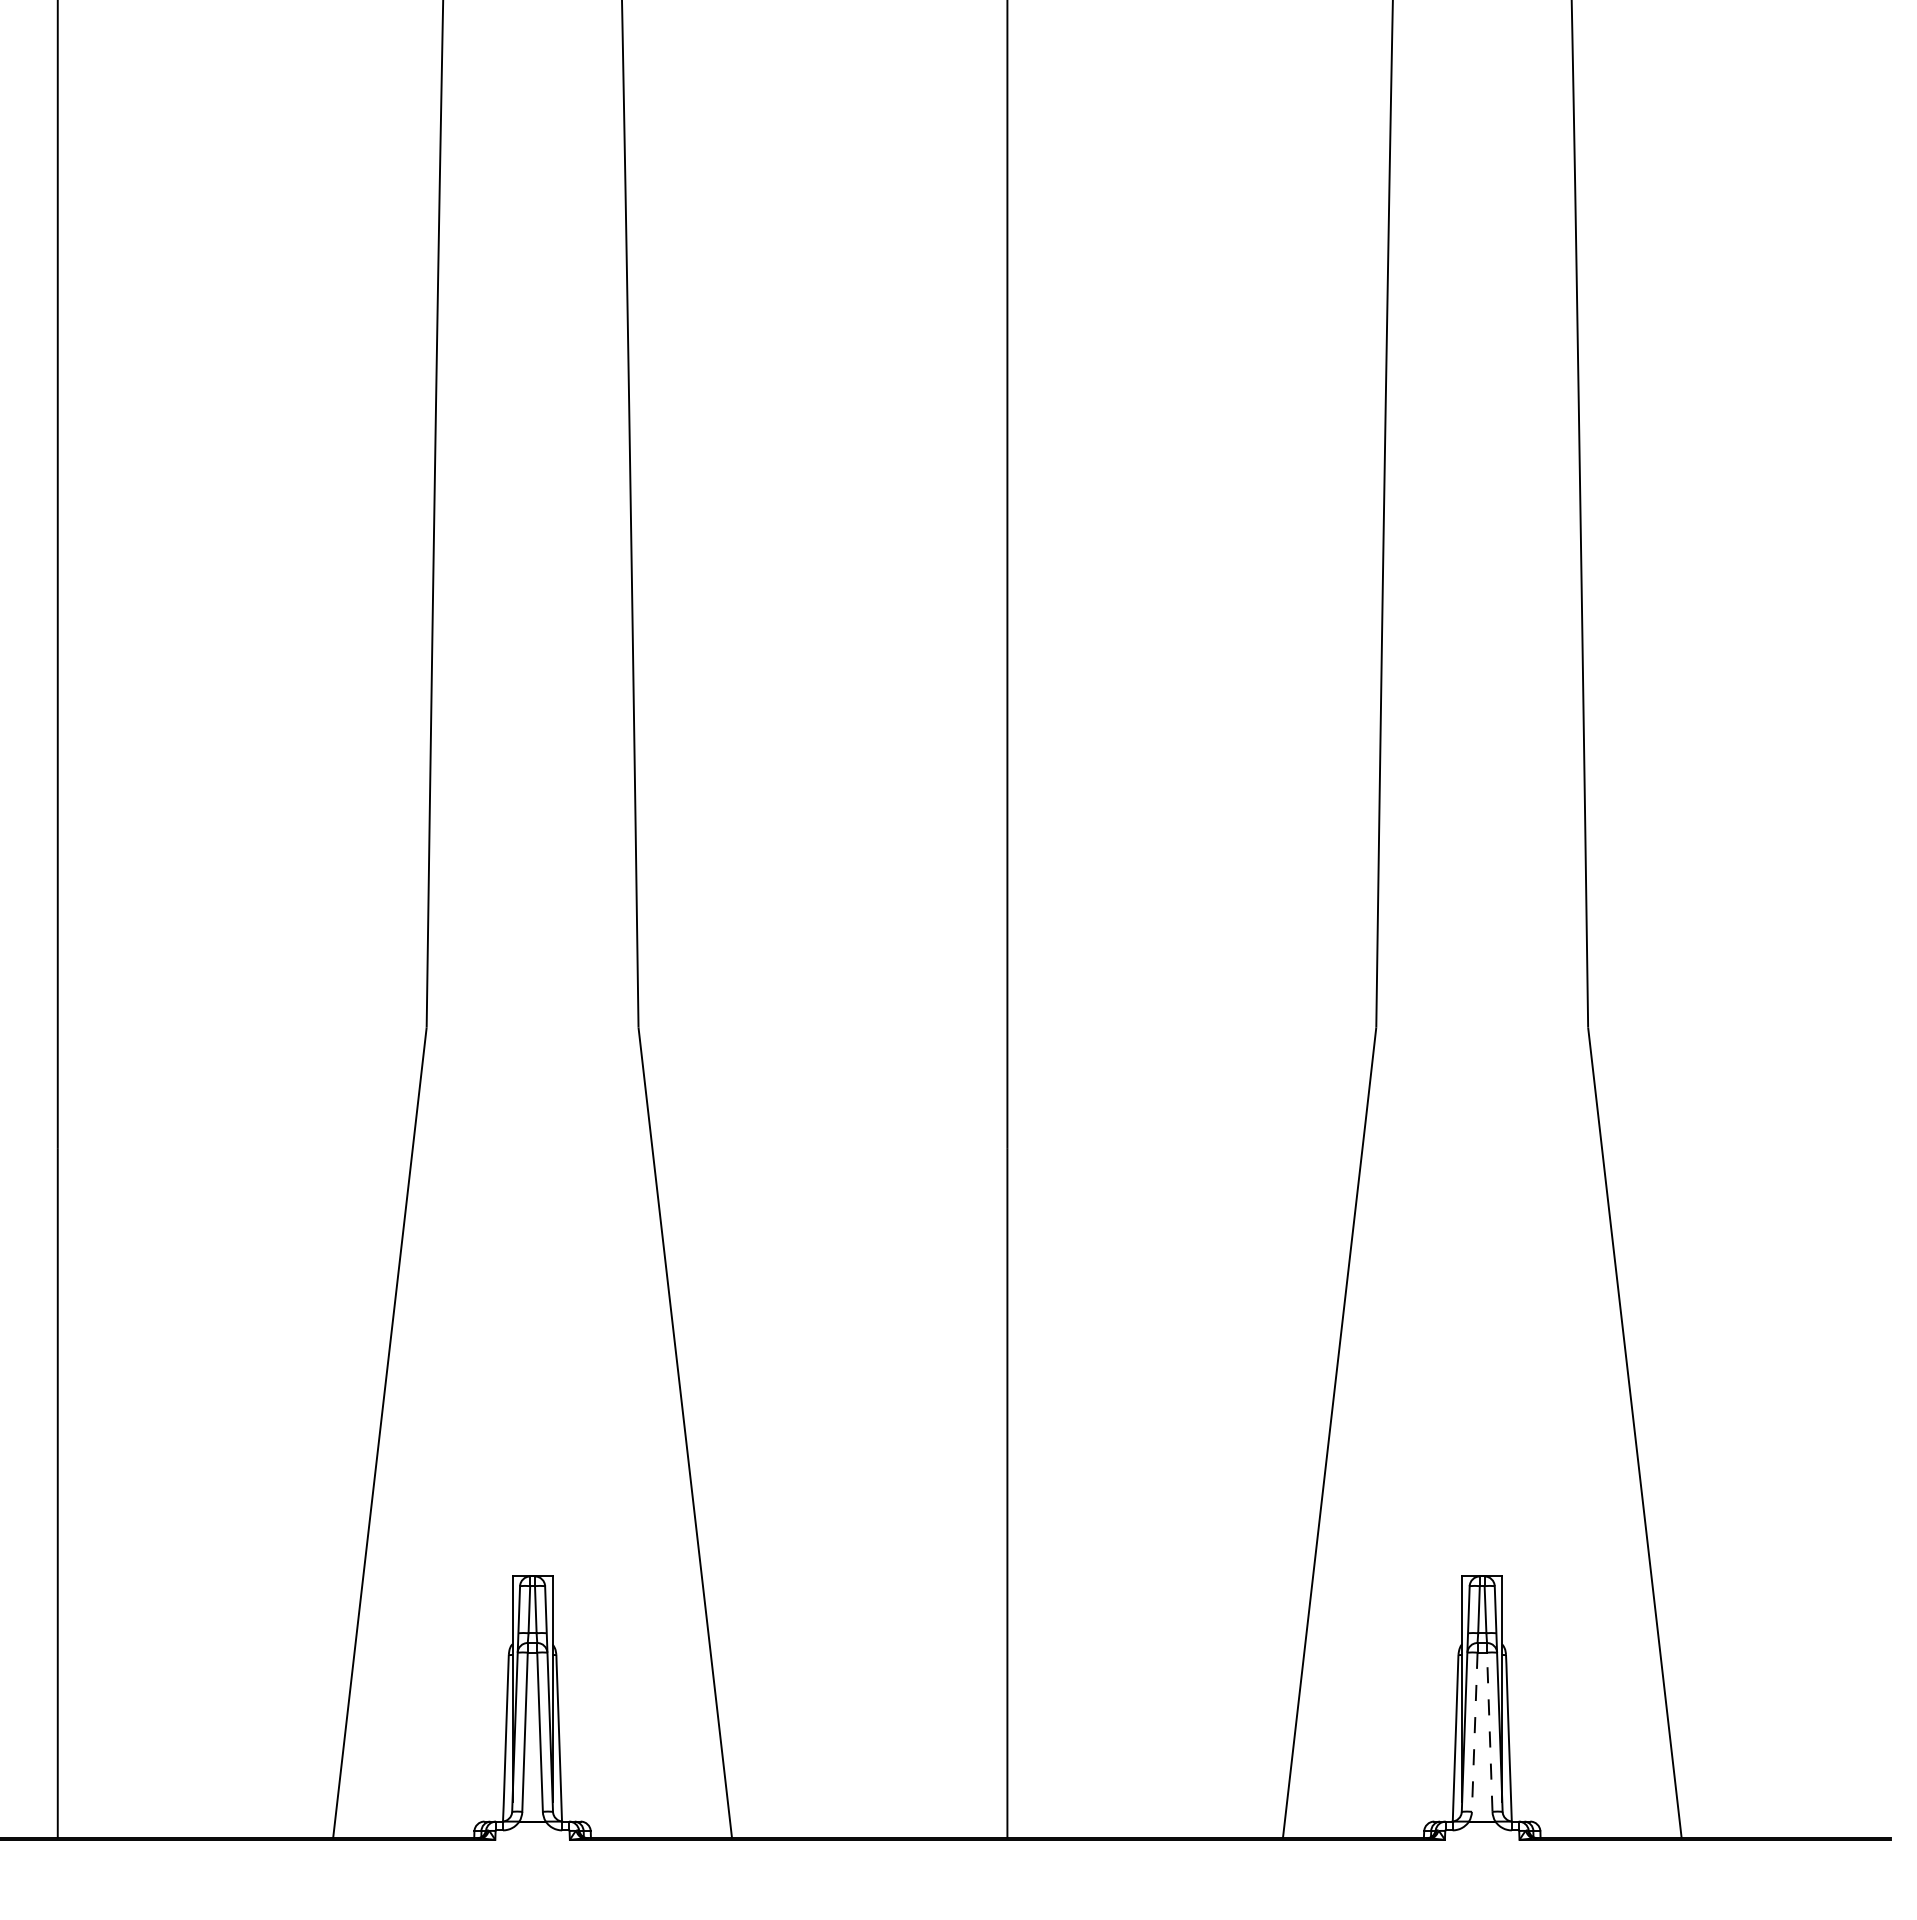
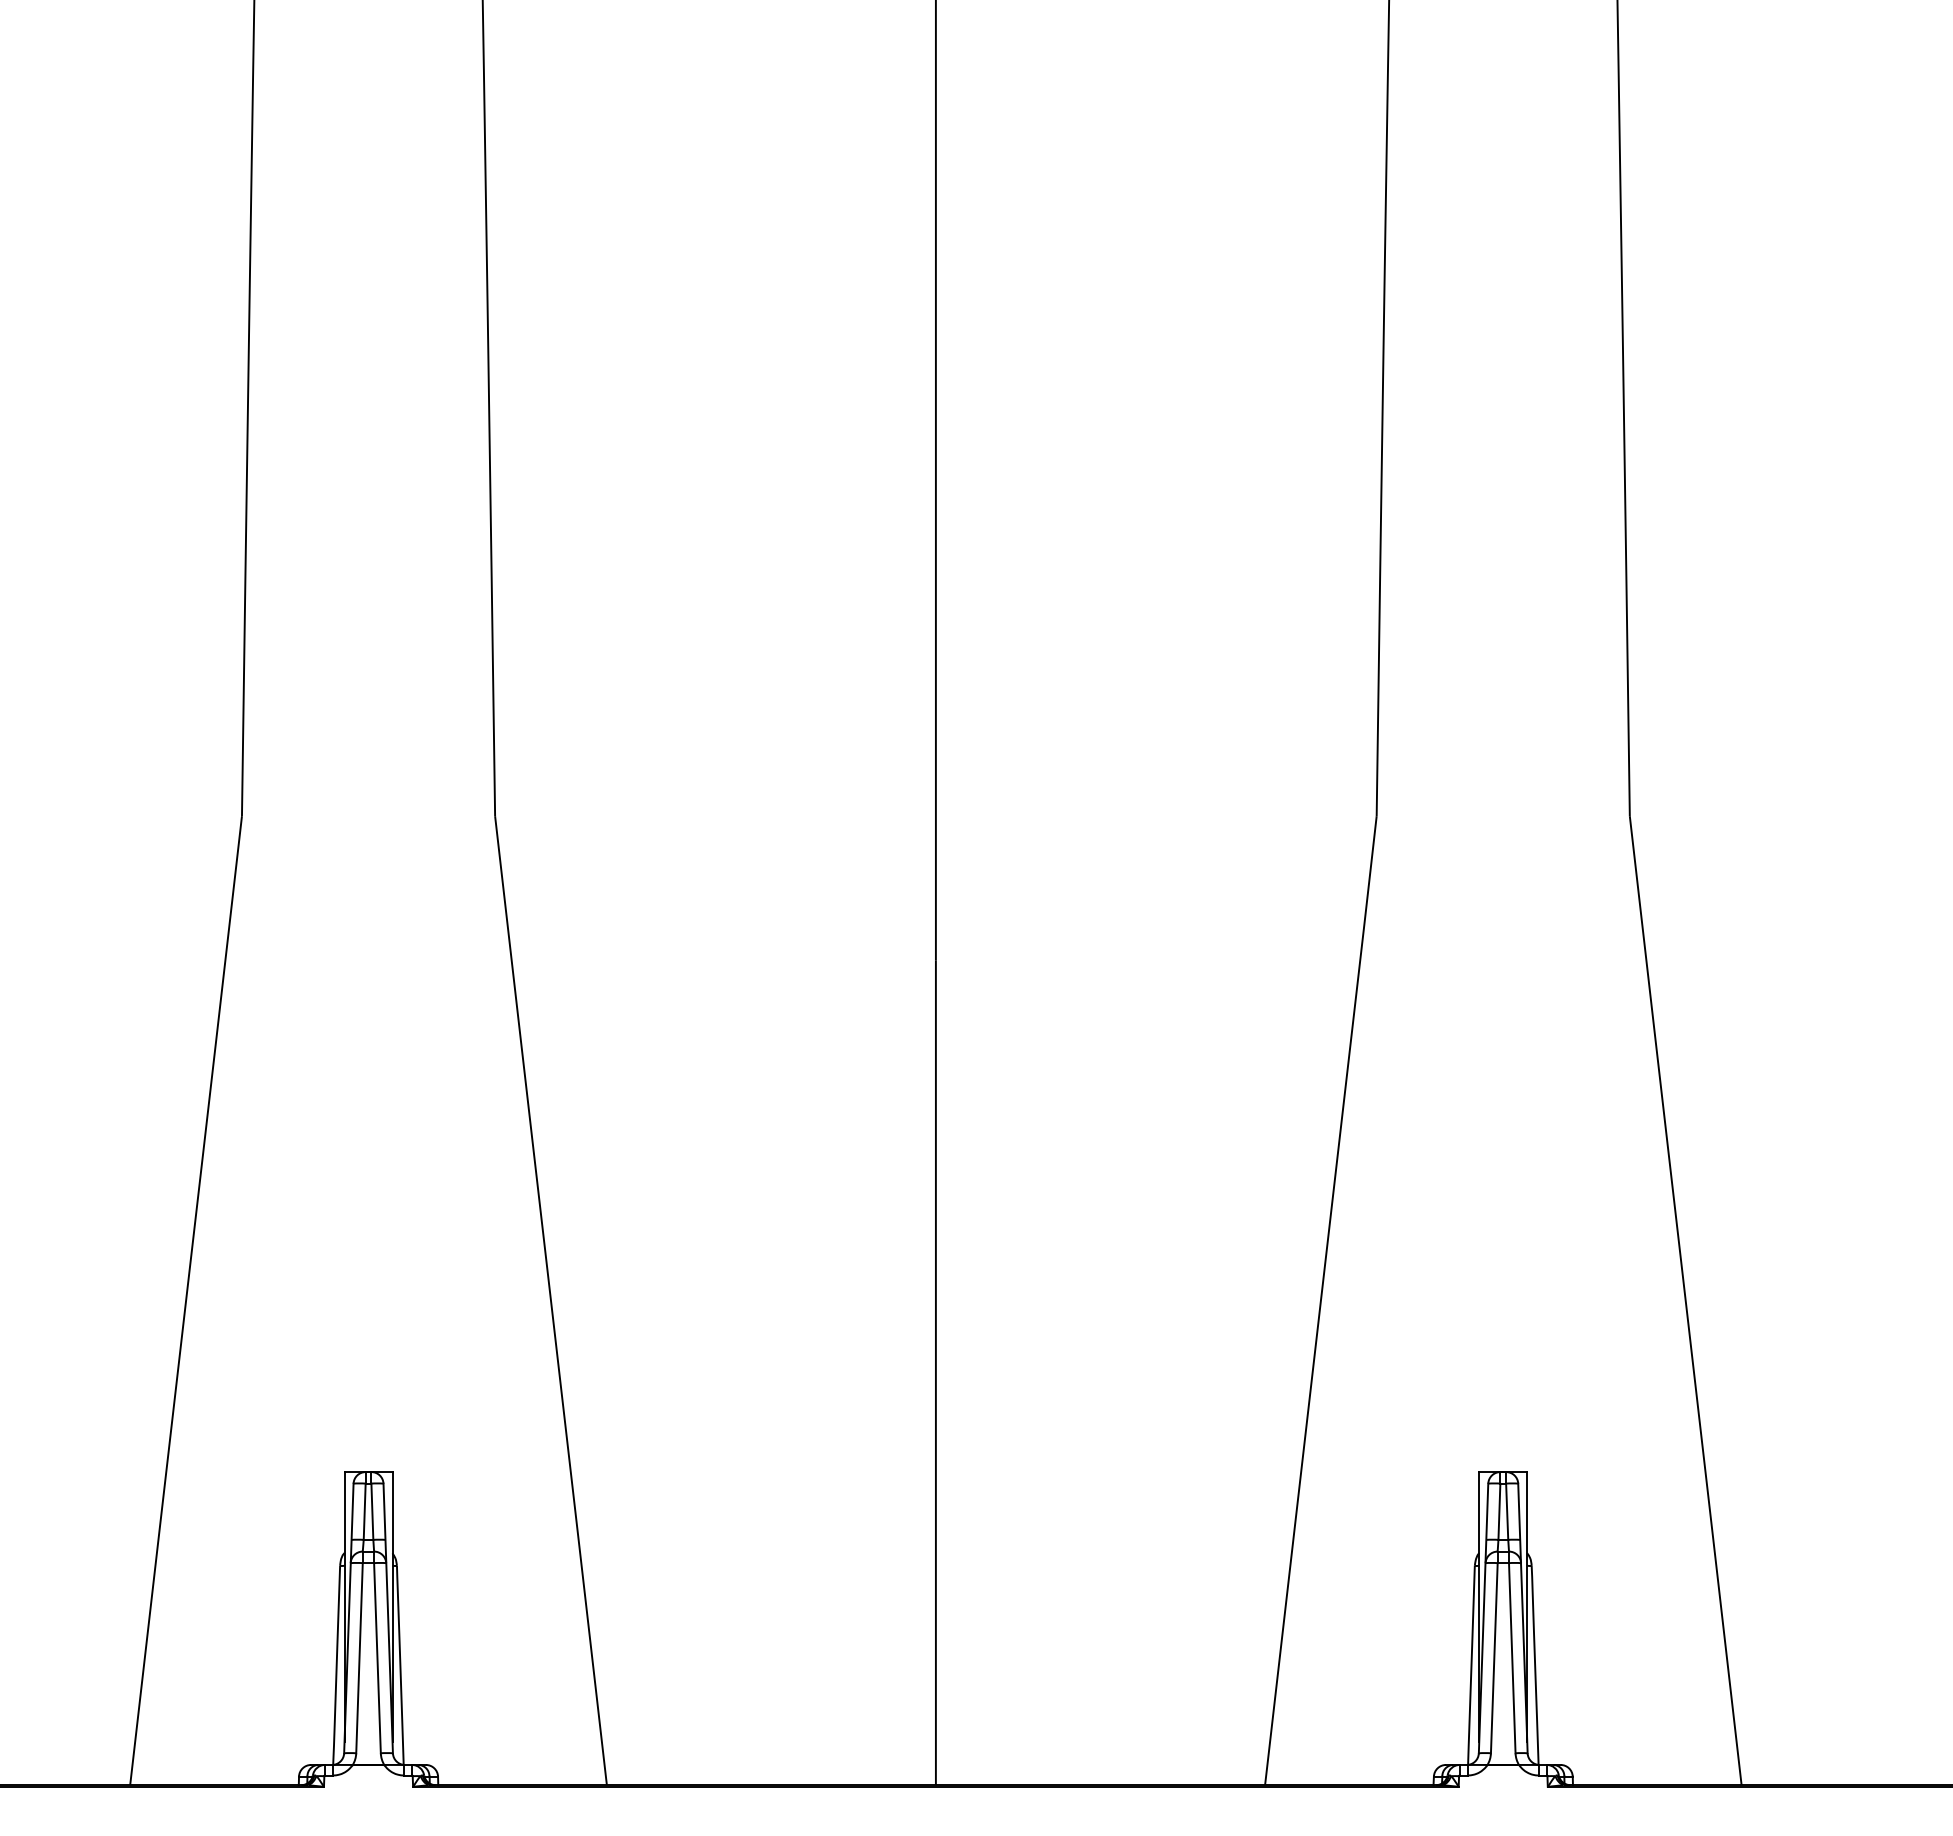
line: (1474, 1732) -> (1494, 1658), dashed -> solid
line: (1489, 1732) -> (1511, 1658), dashed -> solid

